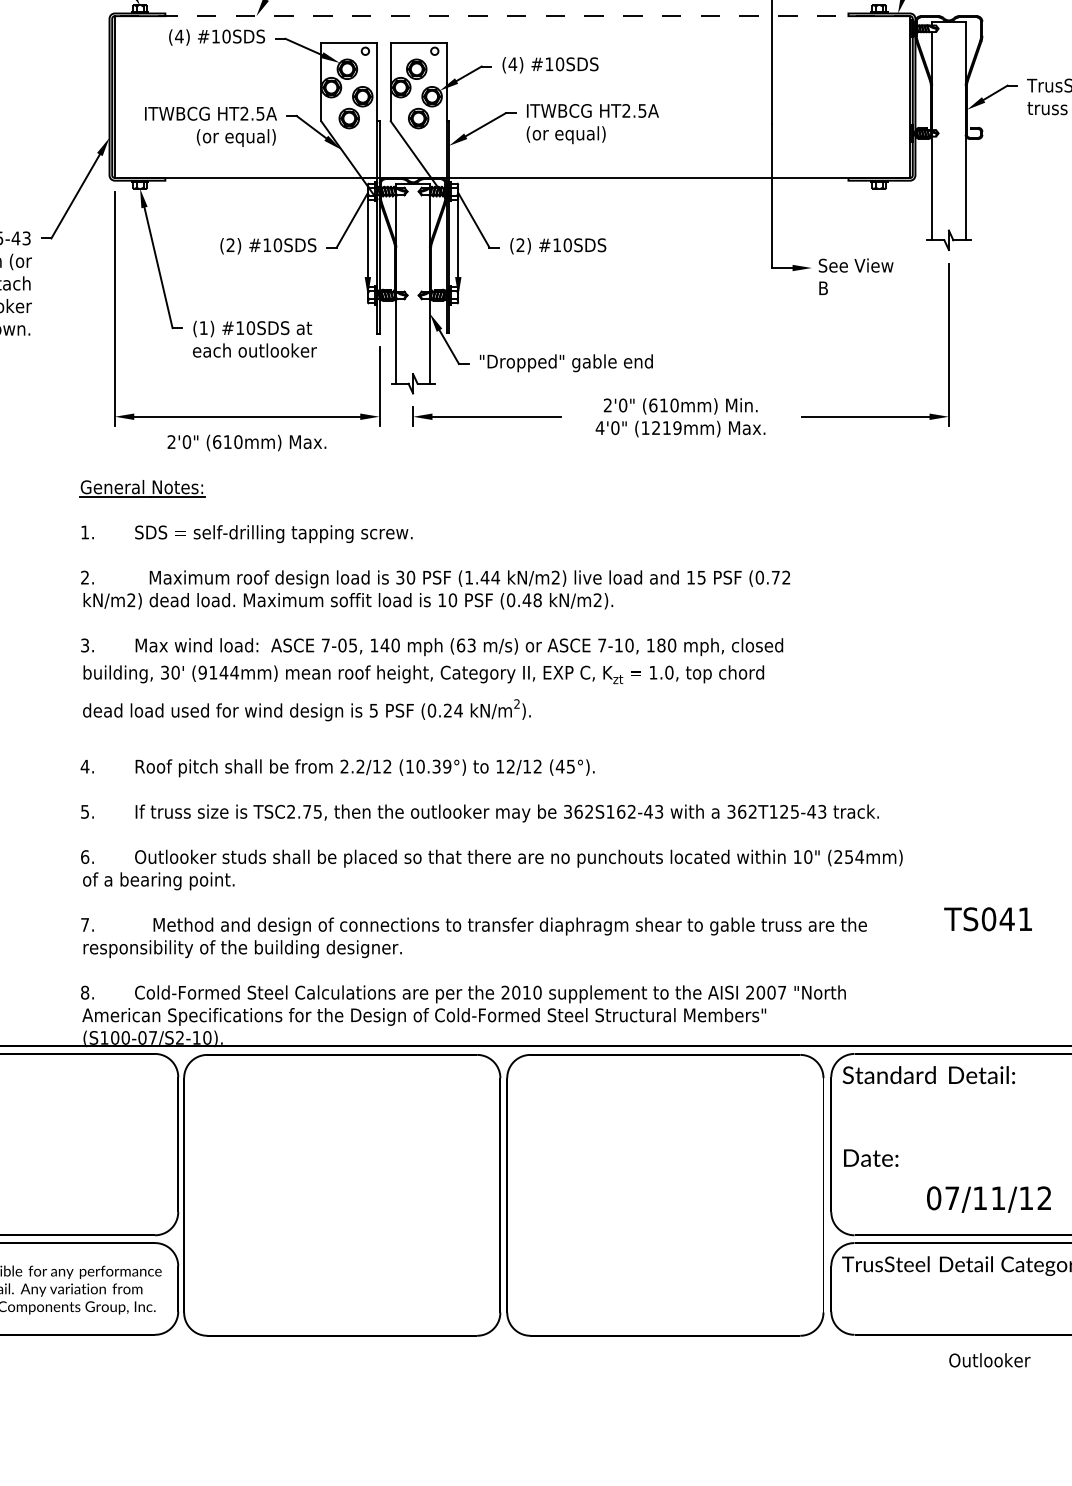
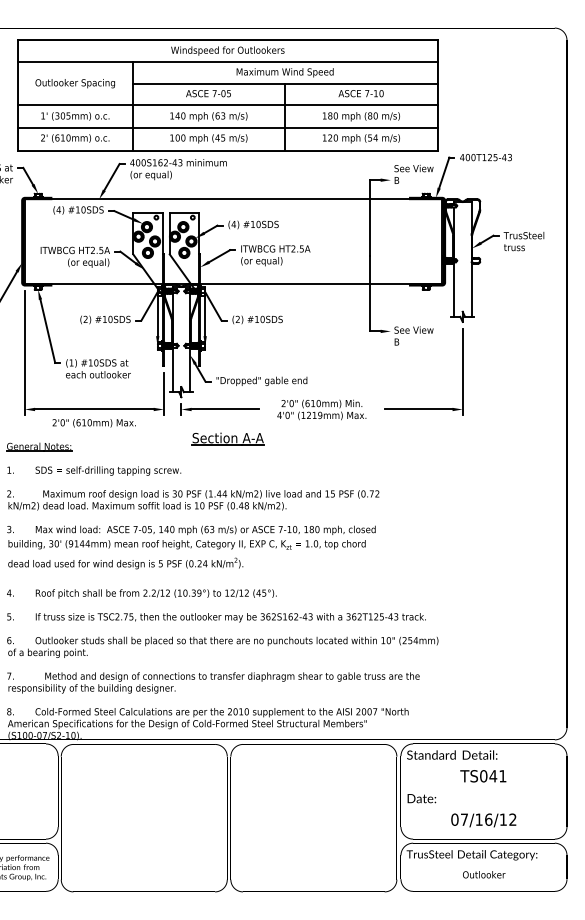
line: (516, 16) -> (235, 199), dashed -> solid
part: (500, 472) -> (227, 438), added
text: (988, 919) -> (483, 776), moved
text: (998, 1197) -> (488, 819), 07/11/12 -> 07/16/12
text: (990, 1359) -> (484, 874), moved

